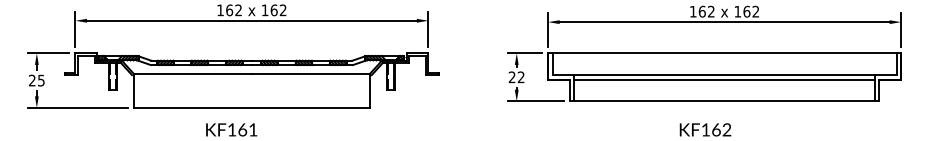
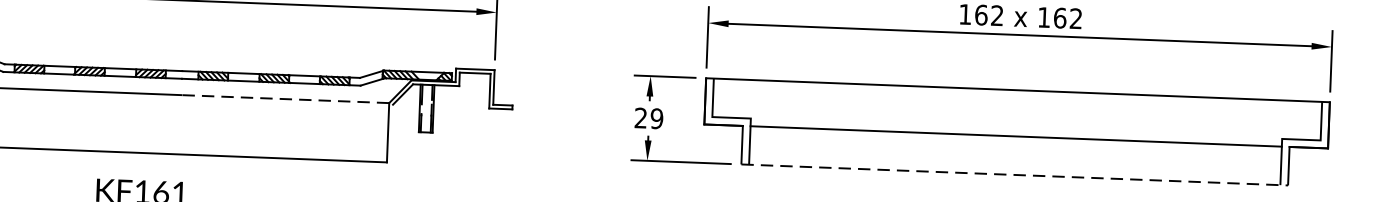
line: (310, 74) -> (284, 99), solid -> dashed
line: (724, 75) -> (1016, 129), removed
text: (520, 77) -> (655, 118), 22 -> 29
line: (724, 101) -> (1014, 175), solid -> dashed

